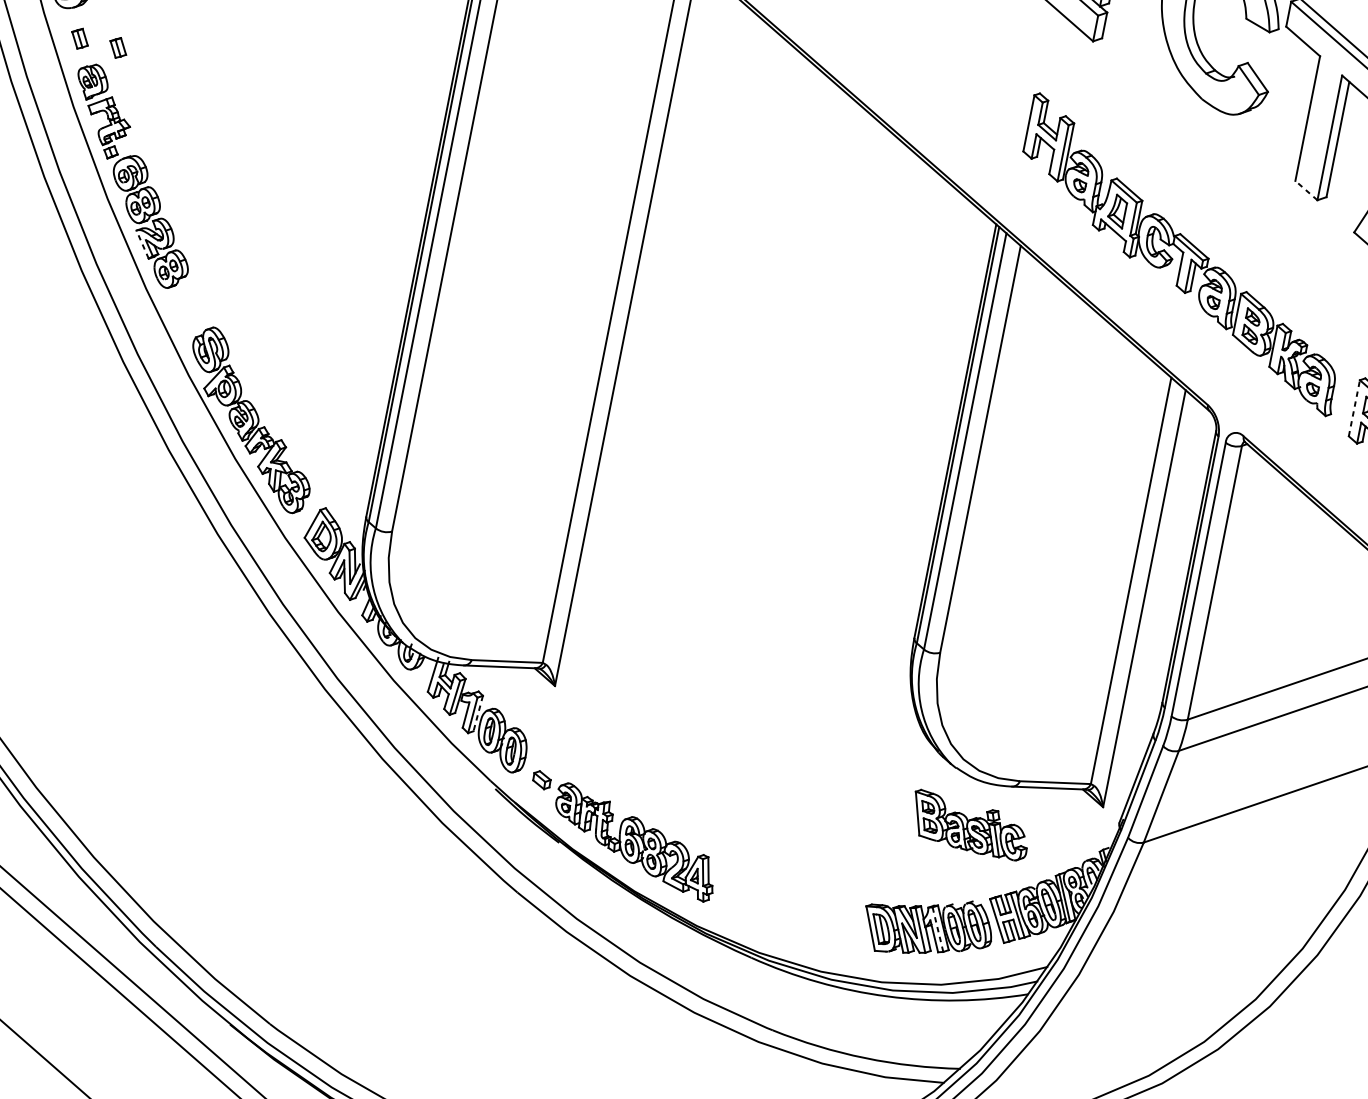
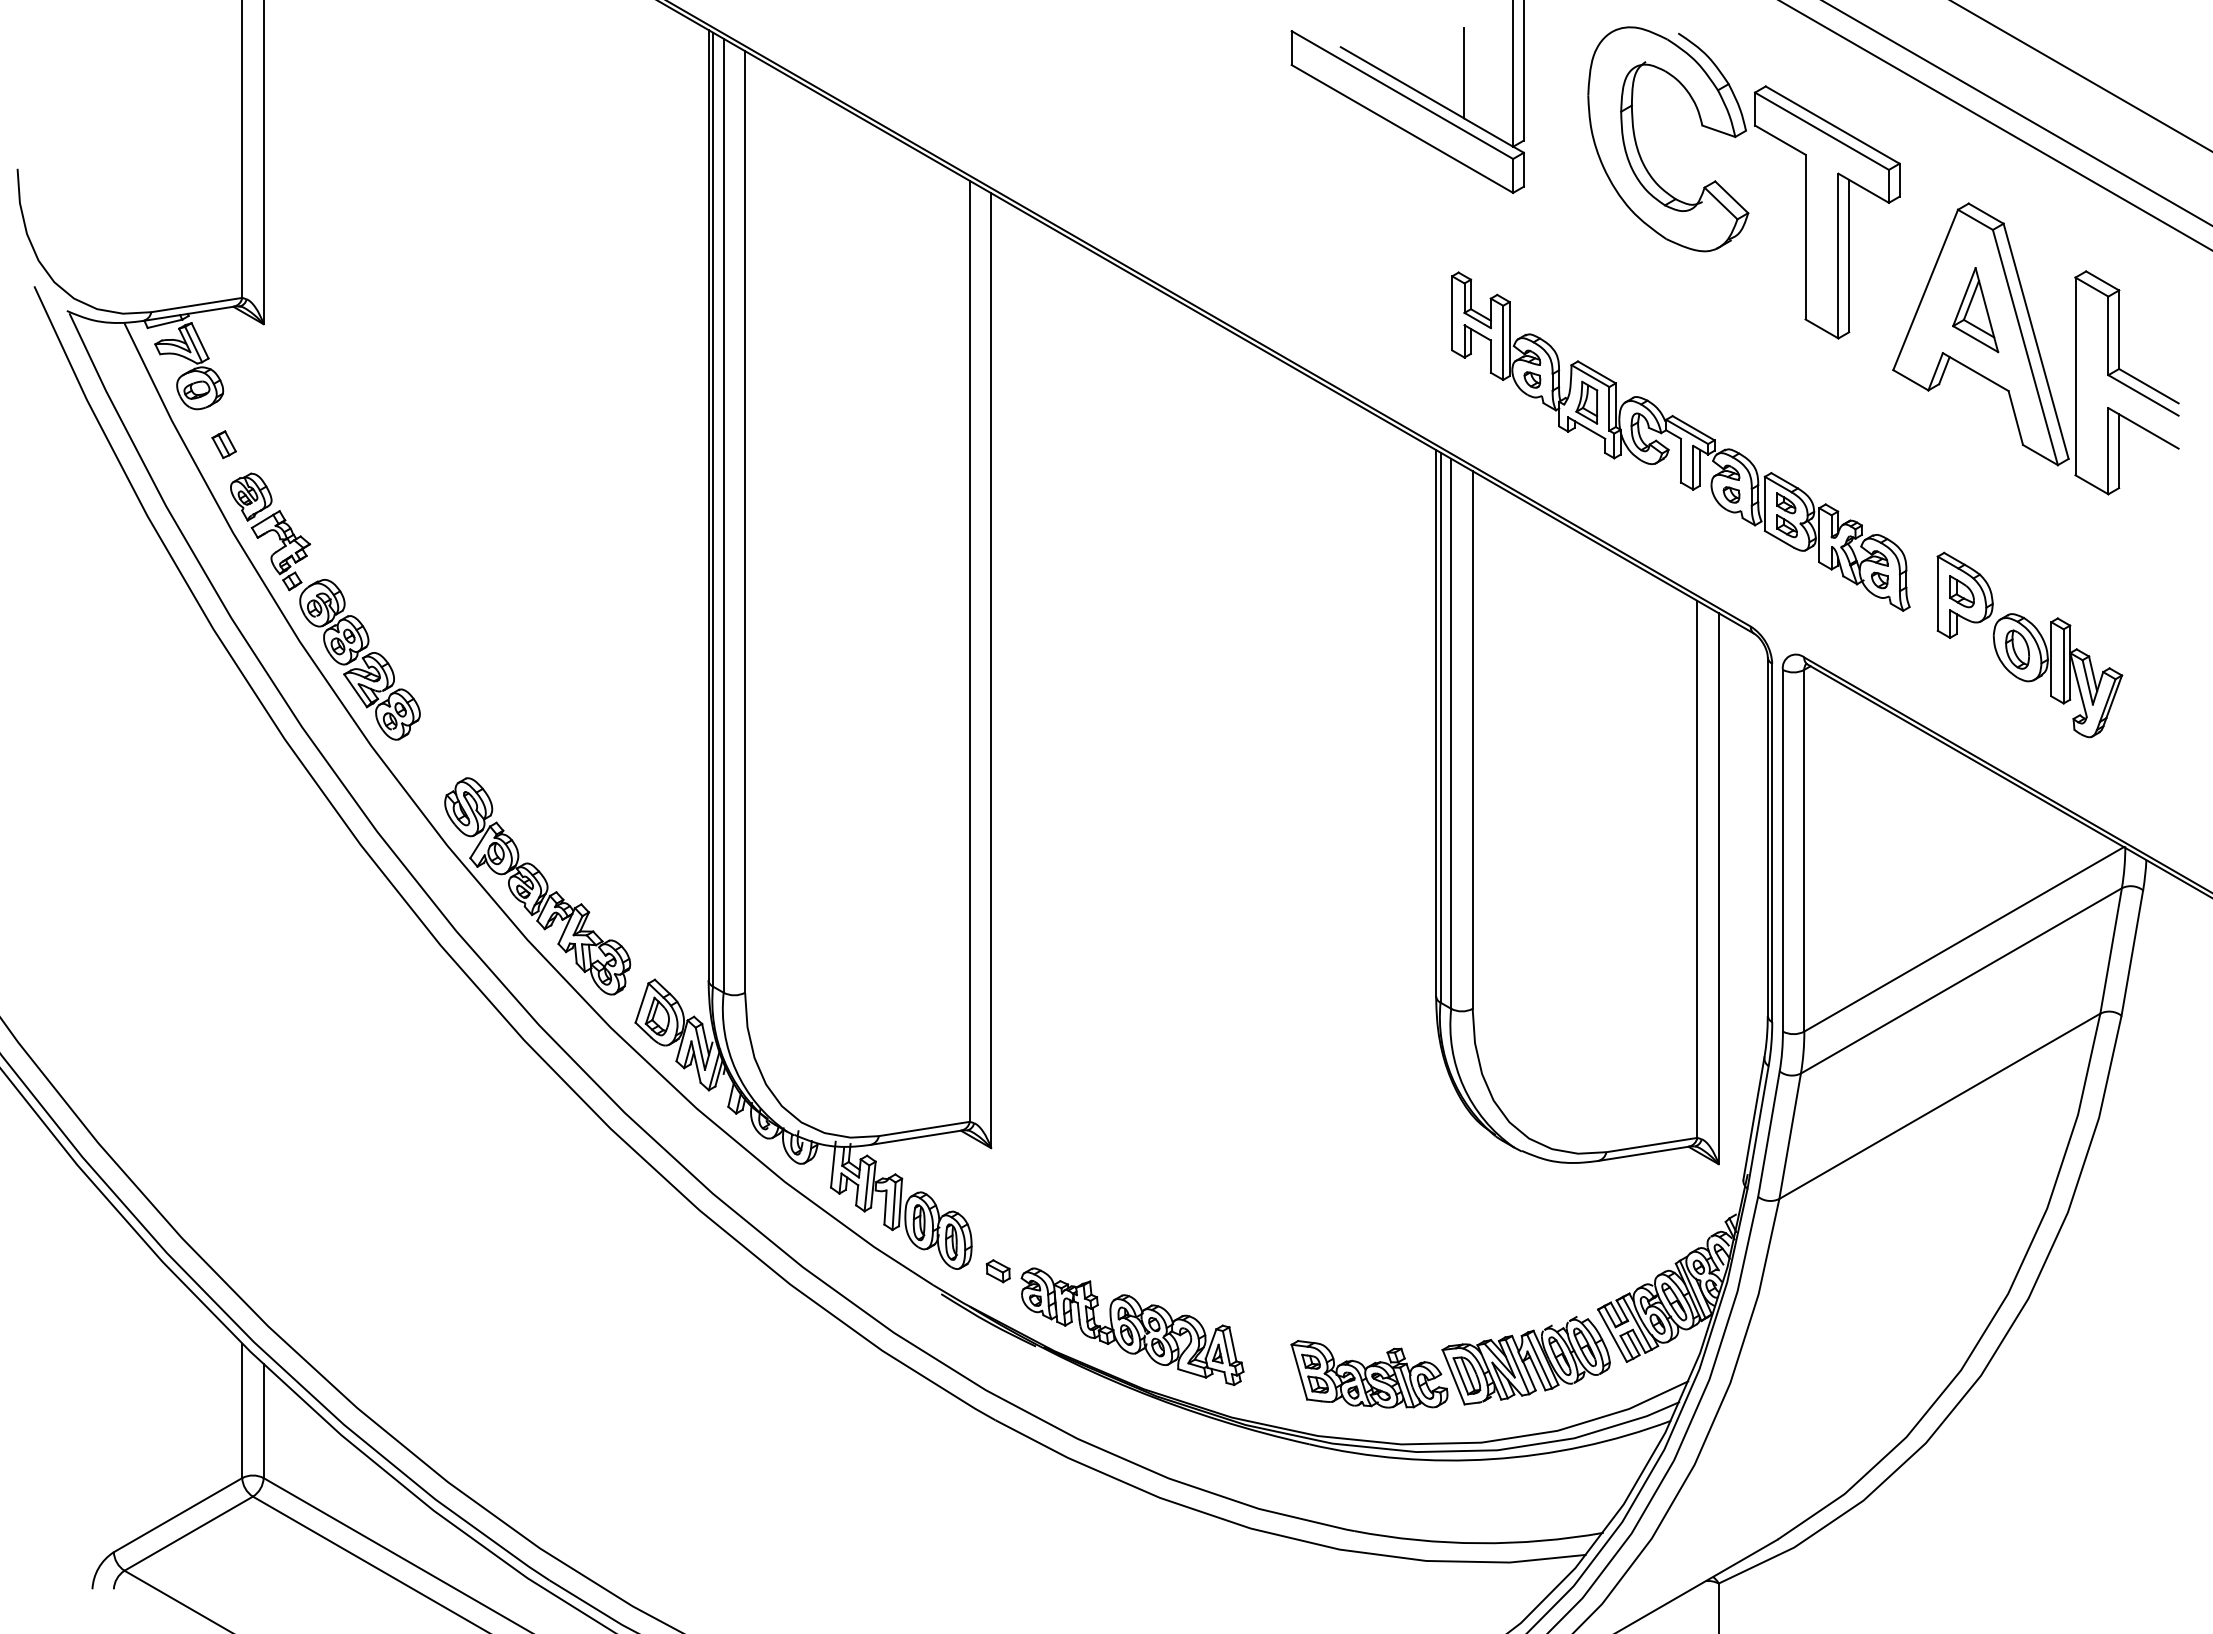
part: (117, 47) -> (274, 446), removed
line: (1306, 190) -> (1821, 328), dashed -> solid
line: (142, 244) -> (355, 690), dashed -> solid
line: (1354, 408) -> (1937, 593), dashed -> solid
line: (478, 713) -> (900, 1202), dashed -> solid
part: (970, 825) -> (1369, 1374), moved
line: (937, 929) -> (1539, 1361), dashed -> solid

